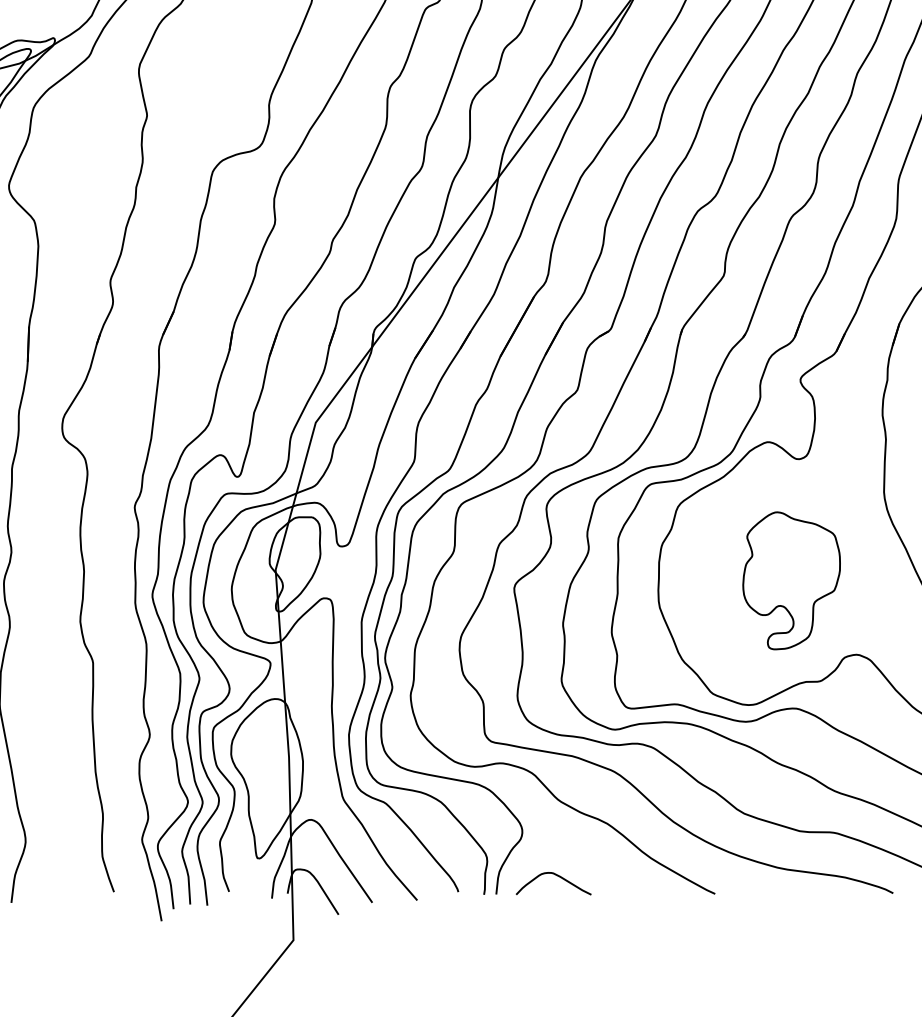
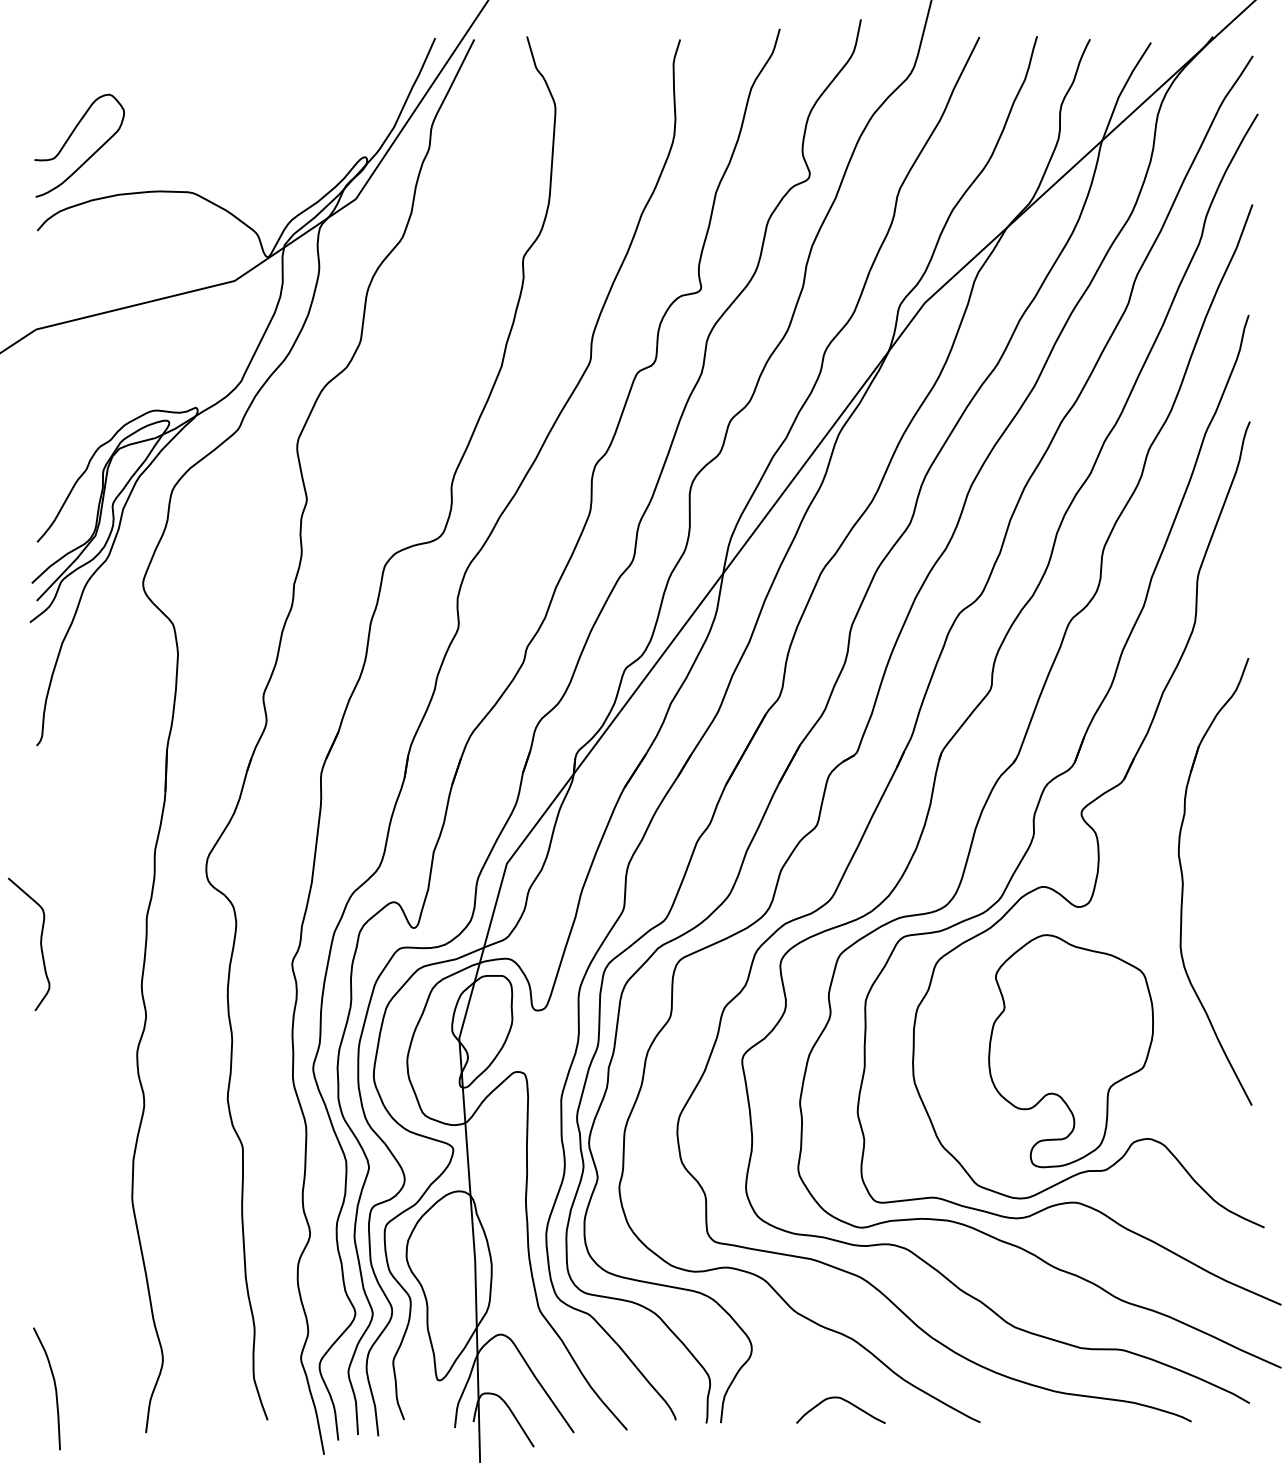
part: (791, 581) -> (1070, 1051), size x1.43
curve: (555, 875) -> (842, 1400), moved

